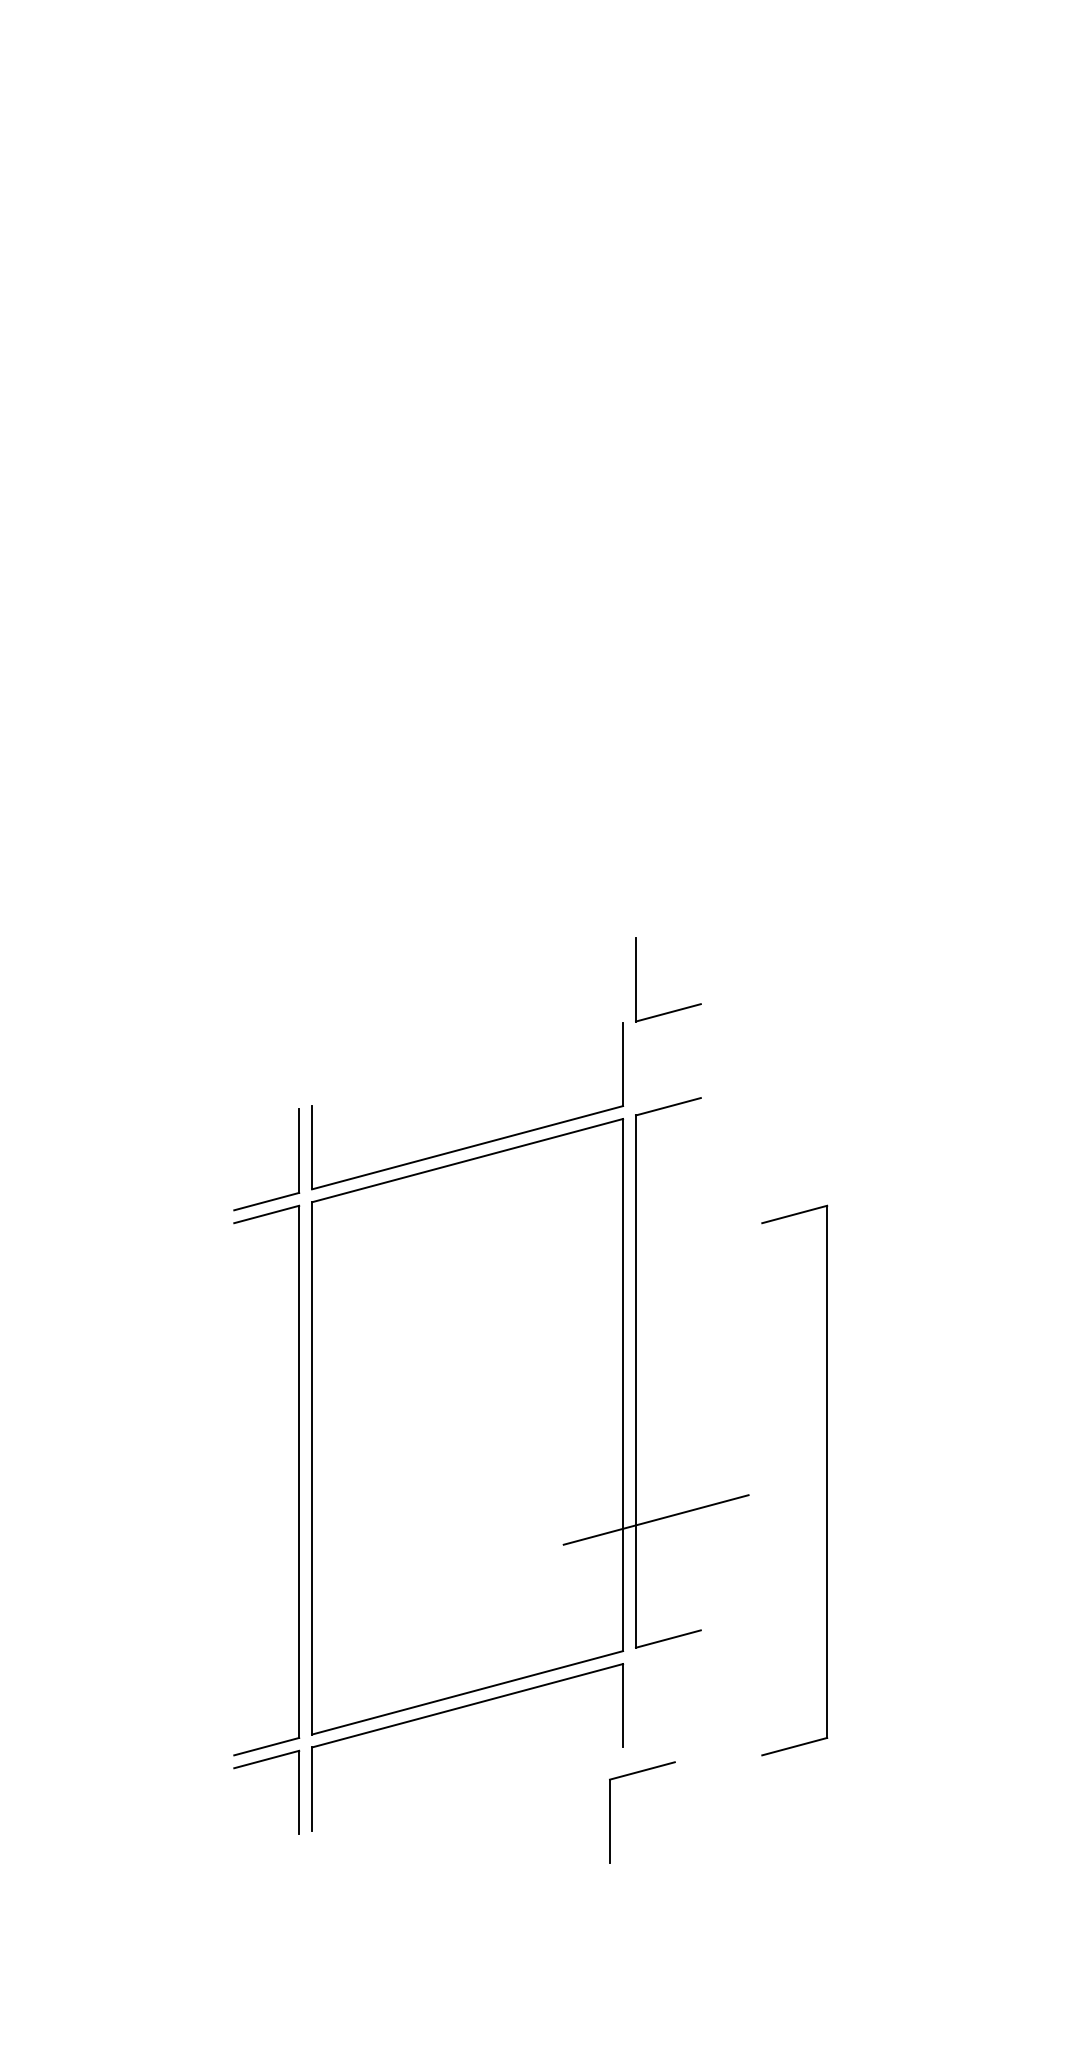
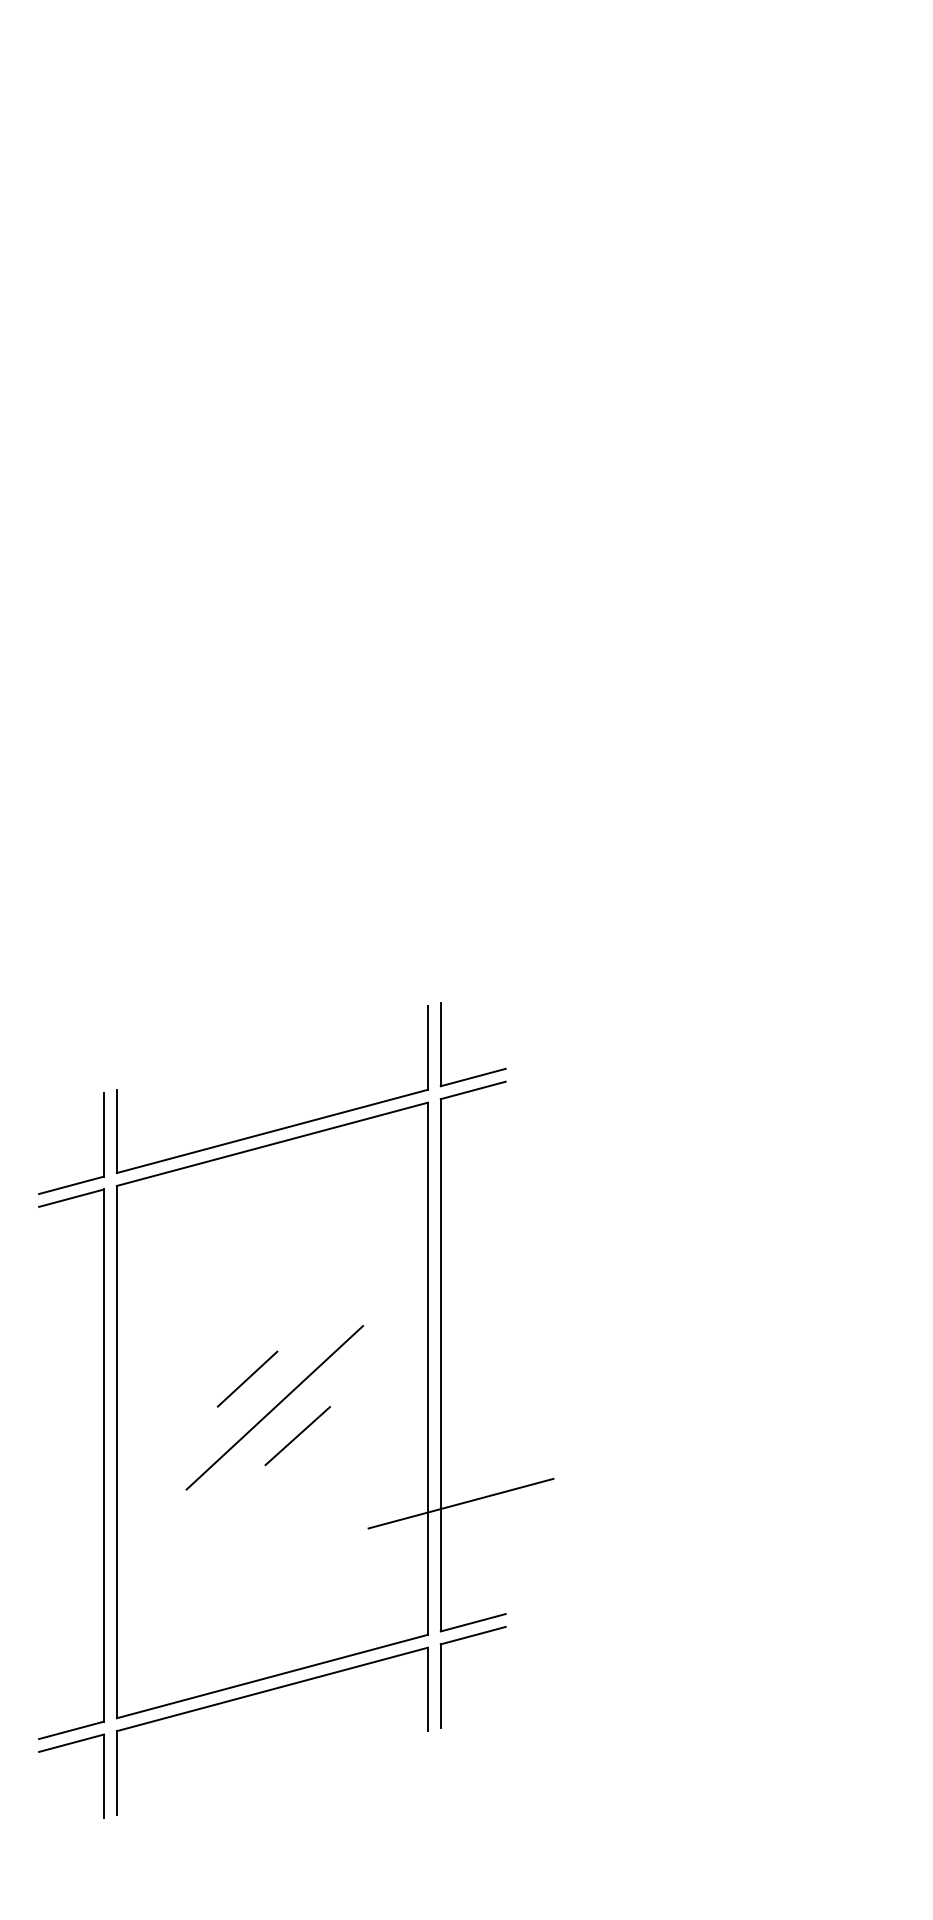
part: (676, 1009) -> (481, 1074), moved
line: (442, 1394) -> (247, 1378), added
line: (469, 1423) -> (274, 1407), added
line: (492, 1452) -> (297, 1436), added
part: (826, 1480) -> (631, 1464), removed
part: (610, 1812) -> (441, 1677), moved

